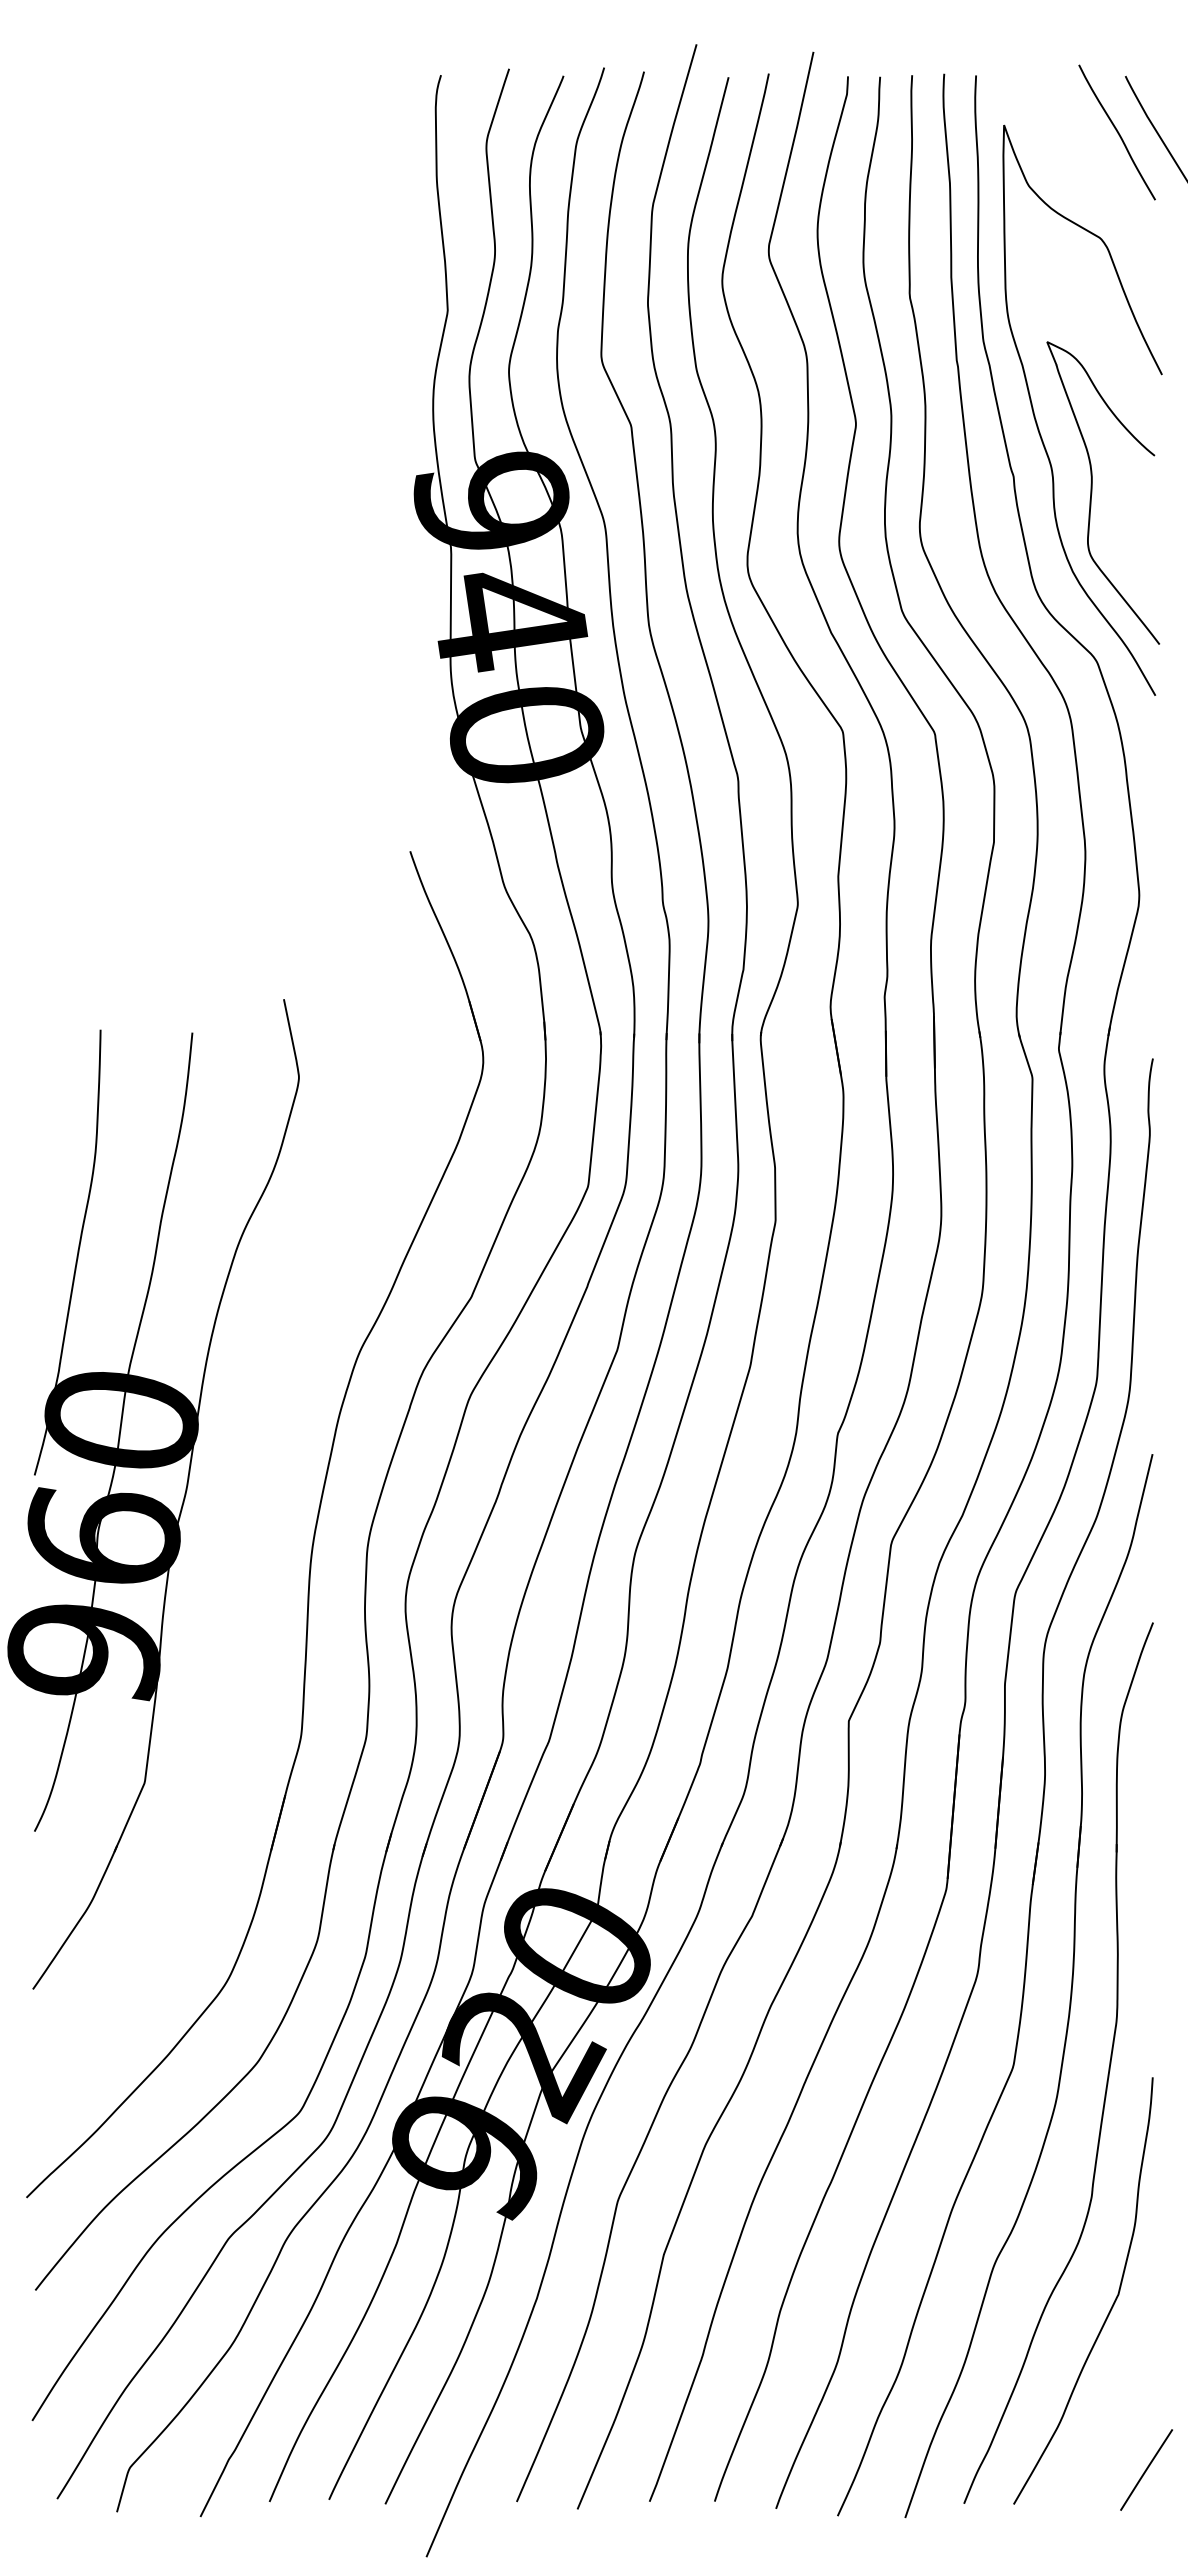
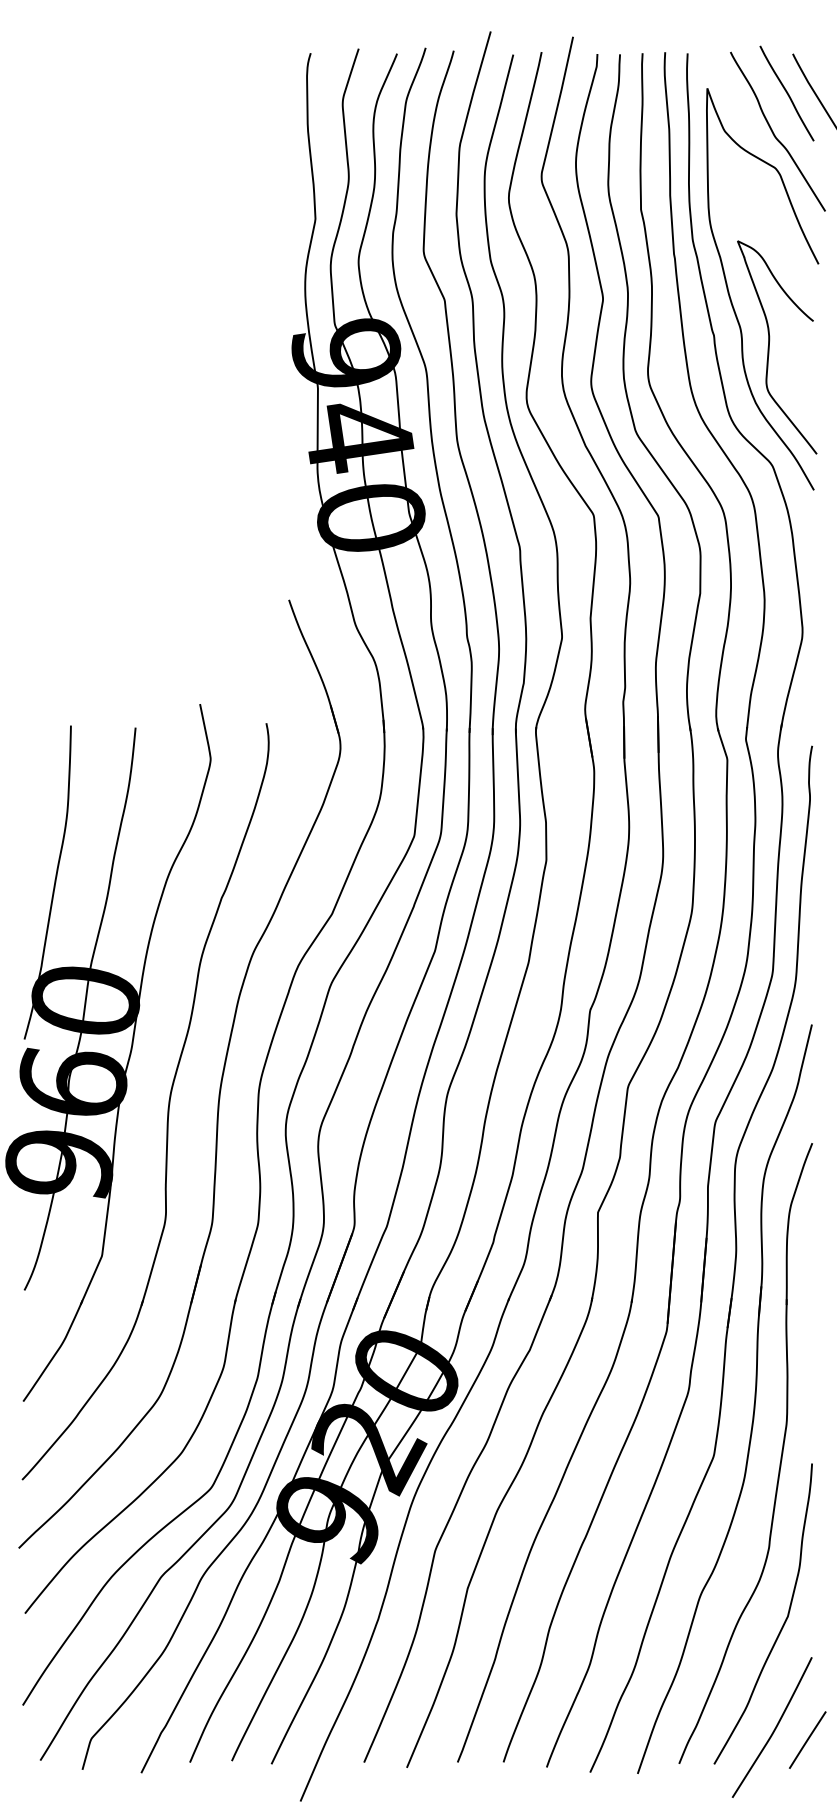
curve: (1098, 188) -> (773, 133), added
part: (238, 1570) -> (168, 1106), added
curve: (1099, 2453) -> (774, 1728), added

